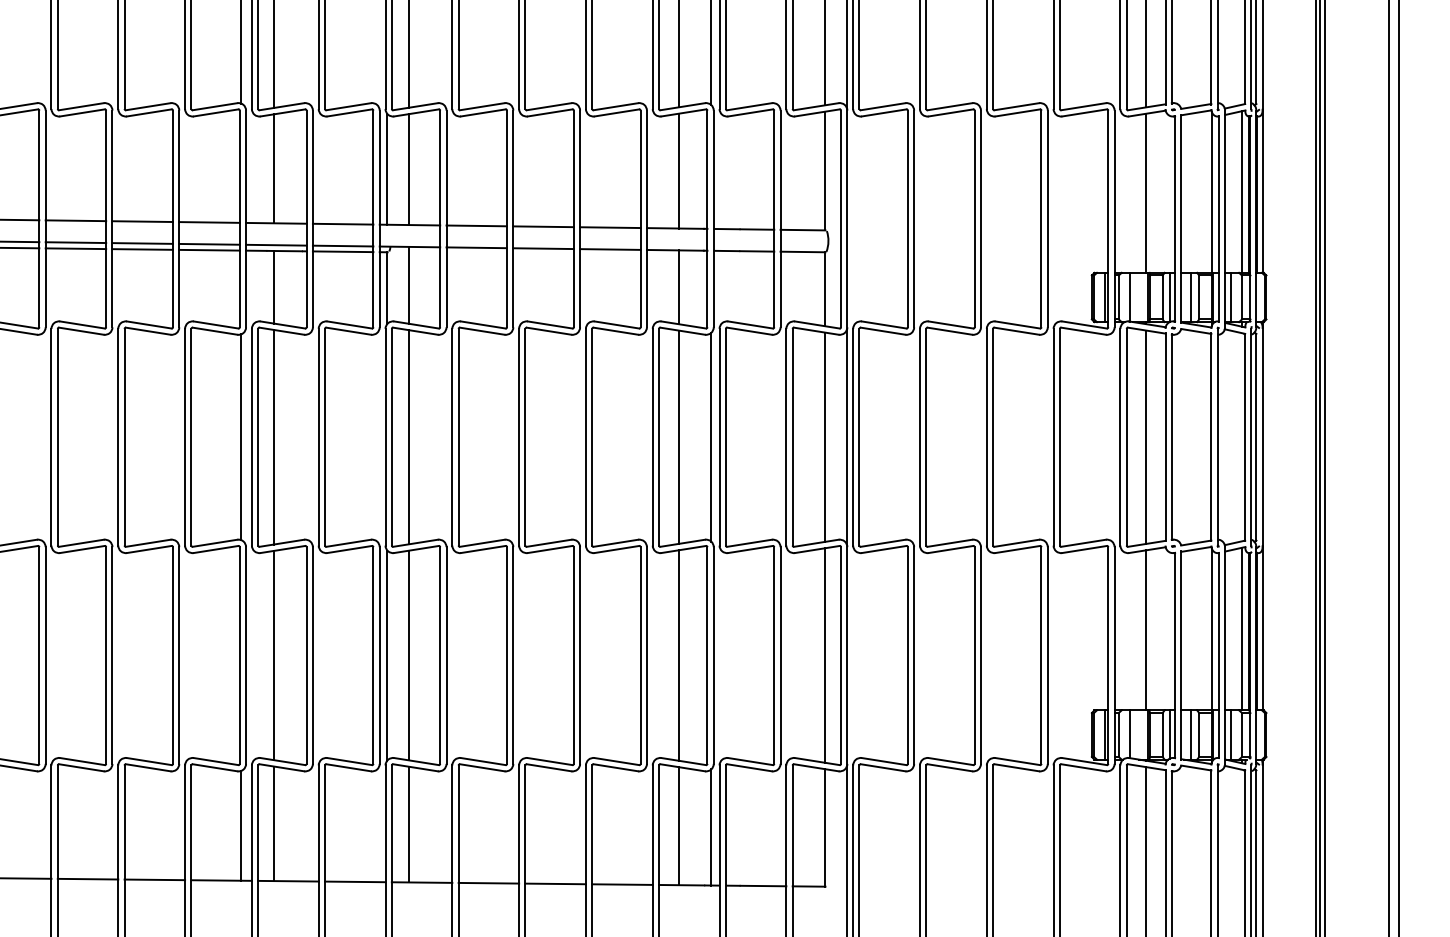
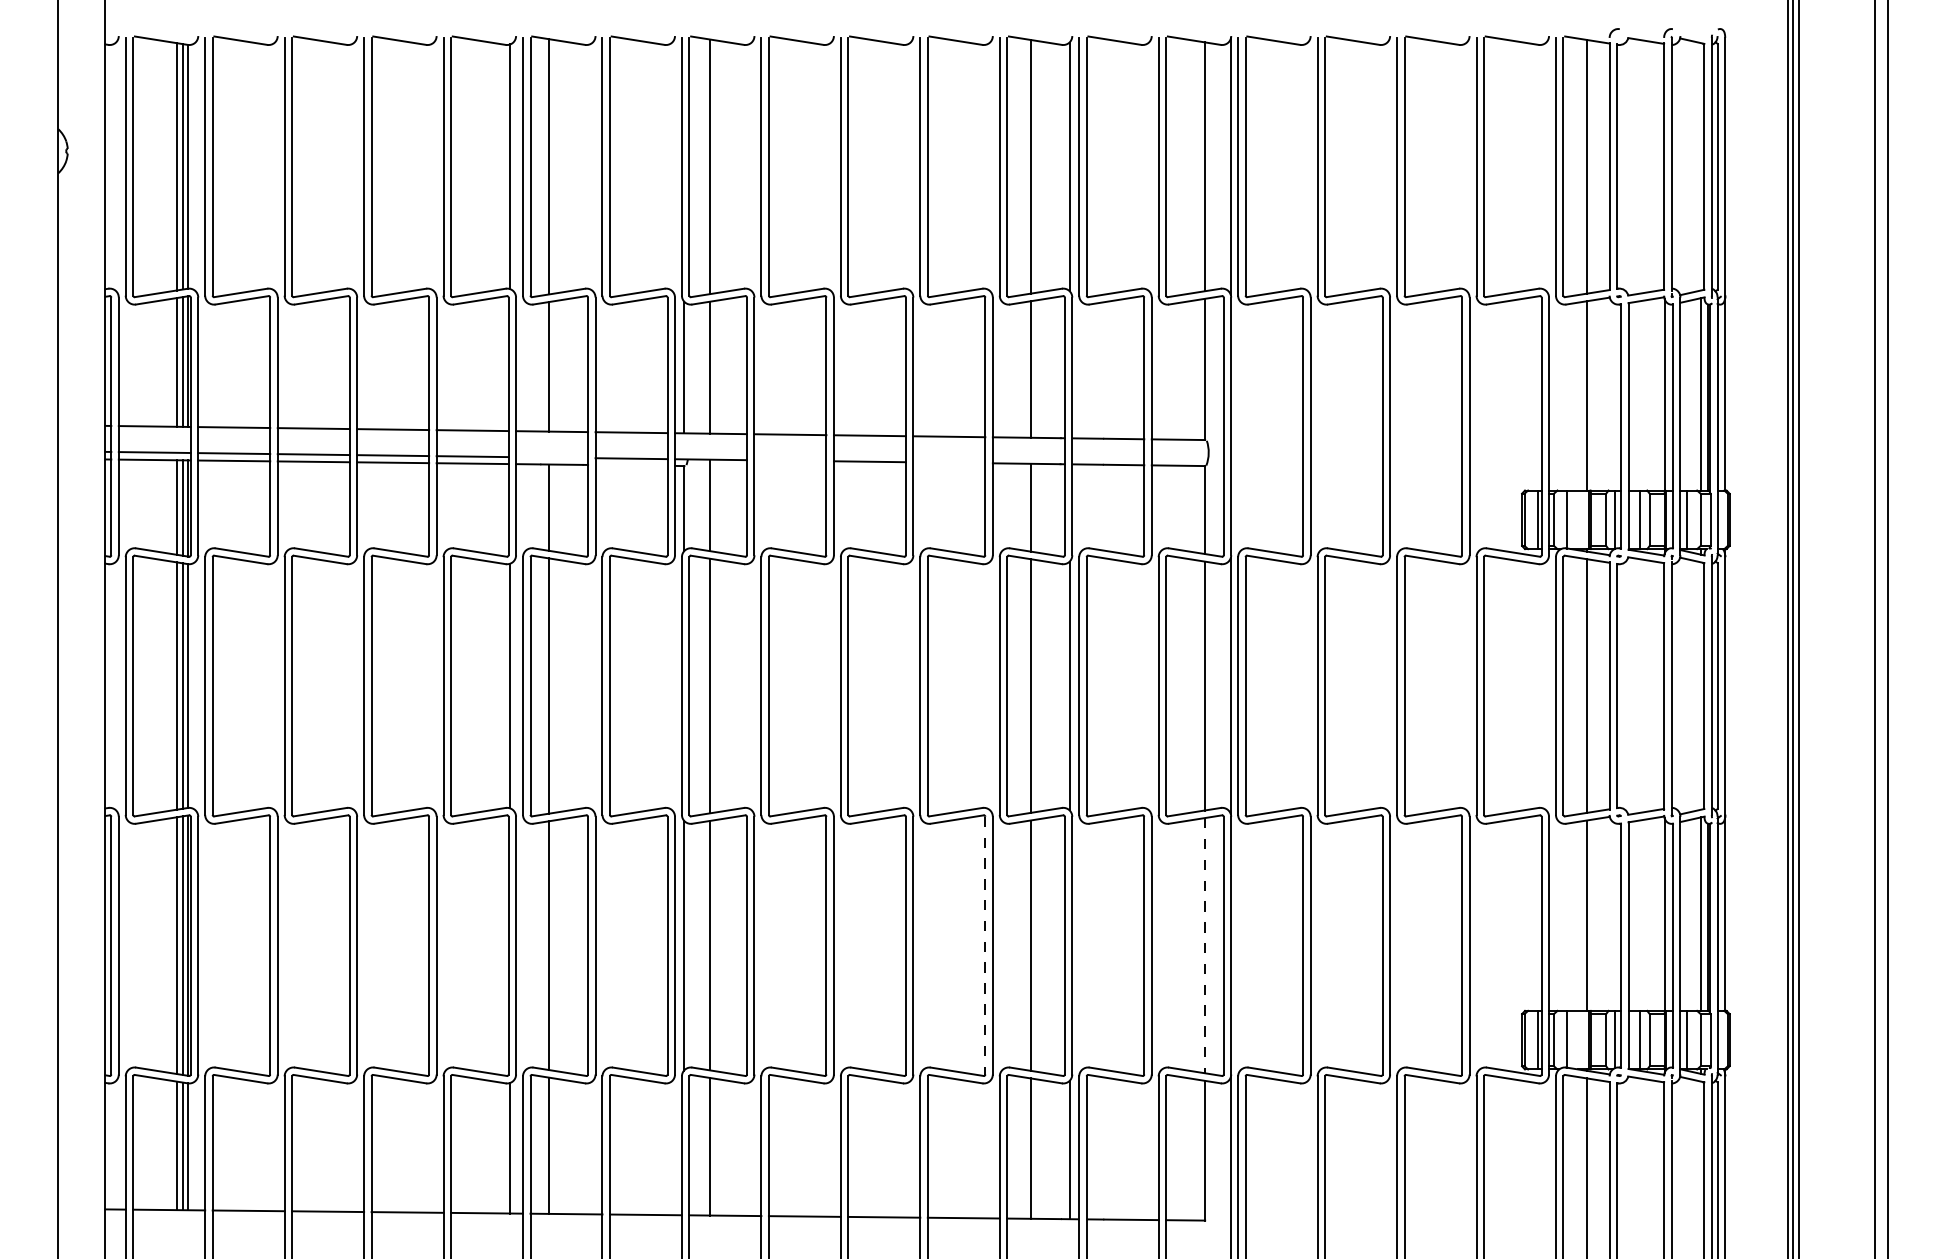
line: (276, 245) -> (552, 457), removed
line: (476, 247) -> (790, 460), removed
line: (610, 249) -> (949, 462), removed
line: (343, 251) -> (631, 465), removed
line: (640, 655) -> (985, 945), solid -> dashed
line: (824, 655) -> (1204, 945), solid -> dashed

